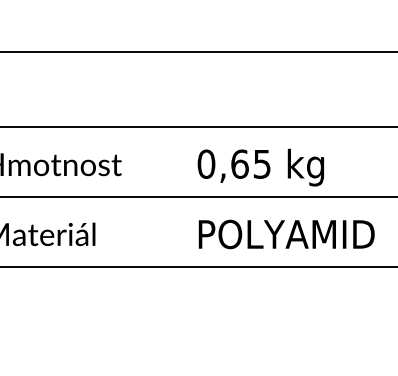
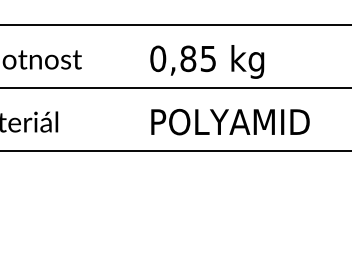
text: (239, 163) -> (187, 58), 0,65 -> 0,85

